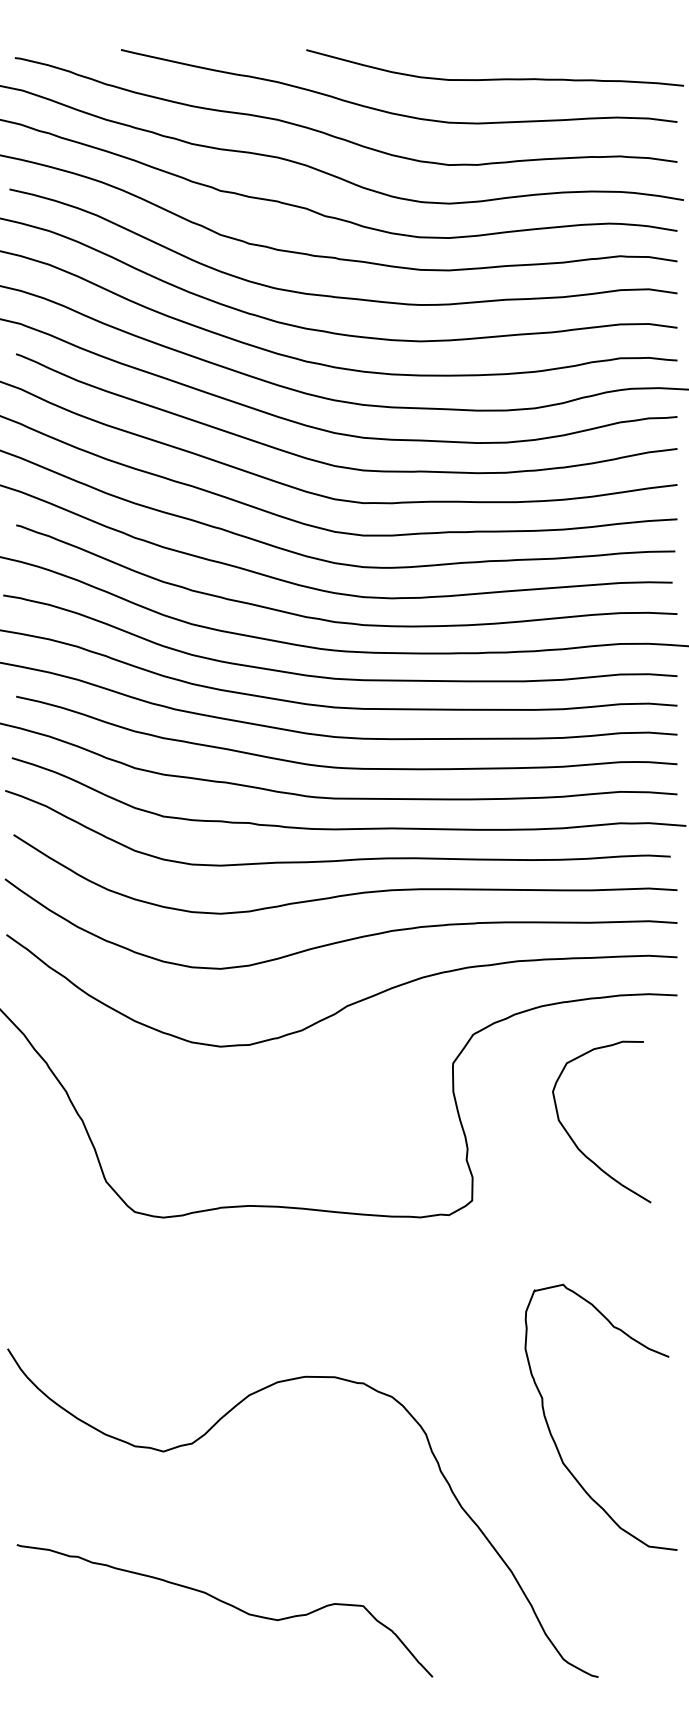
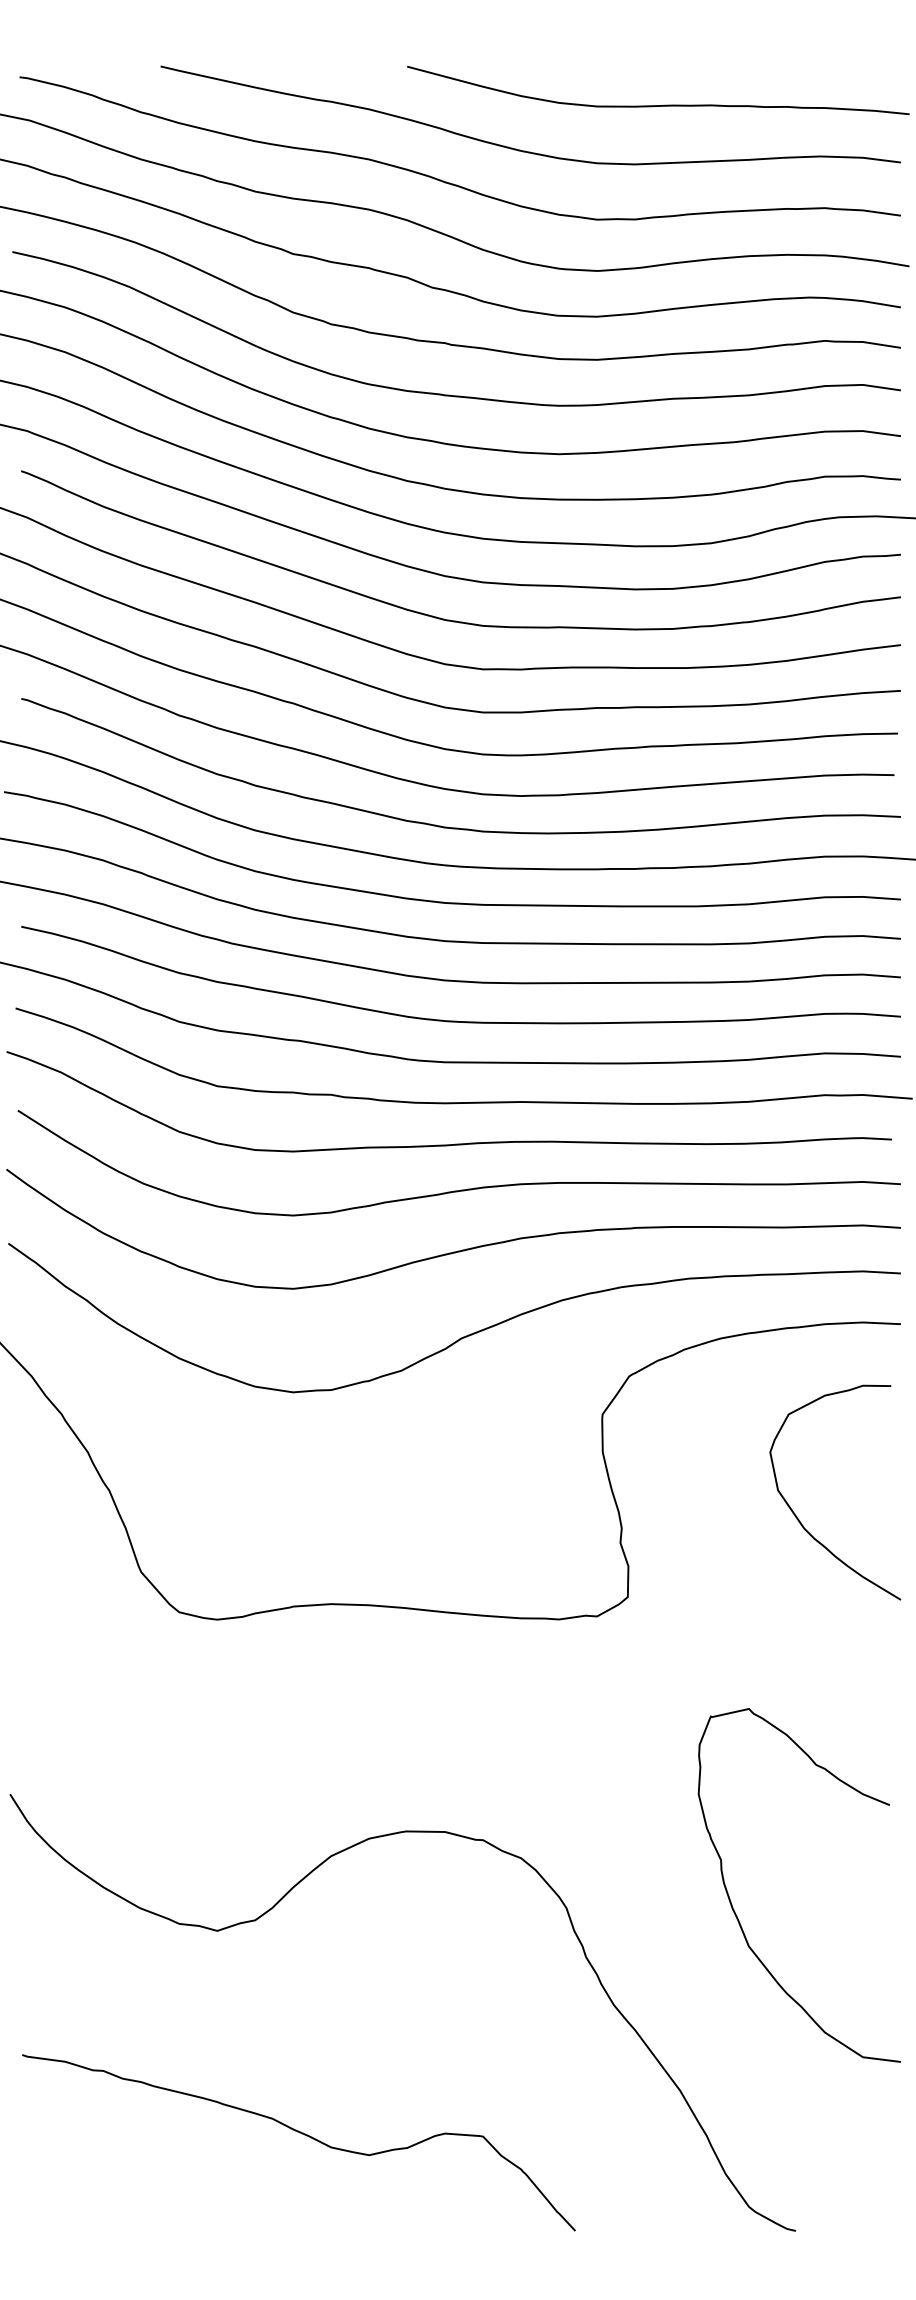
curve: (573, 1140) -> (797, 1516), moved

